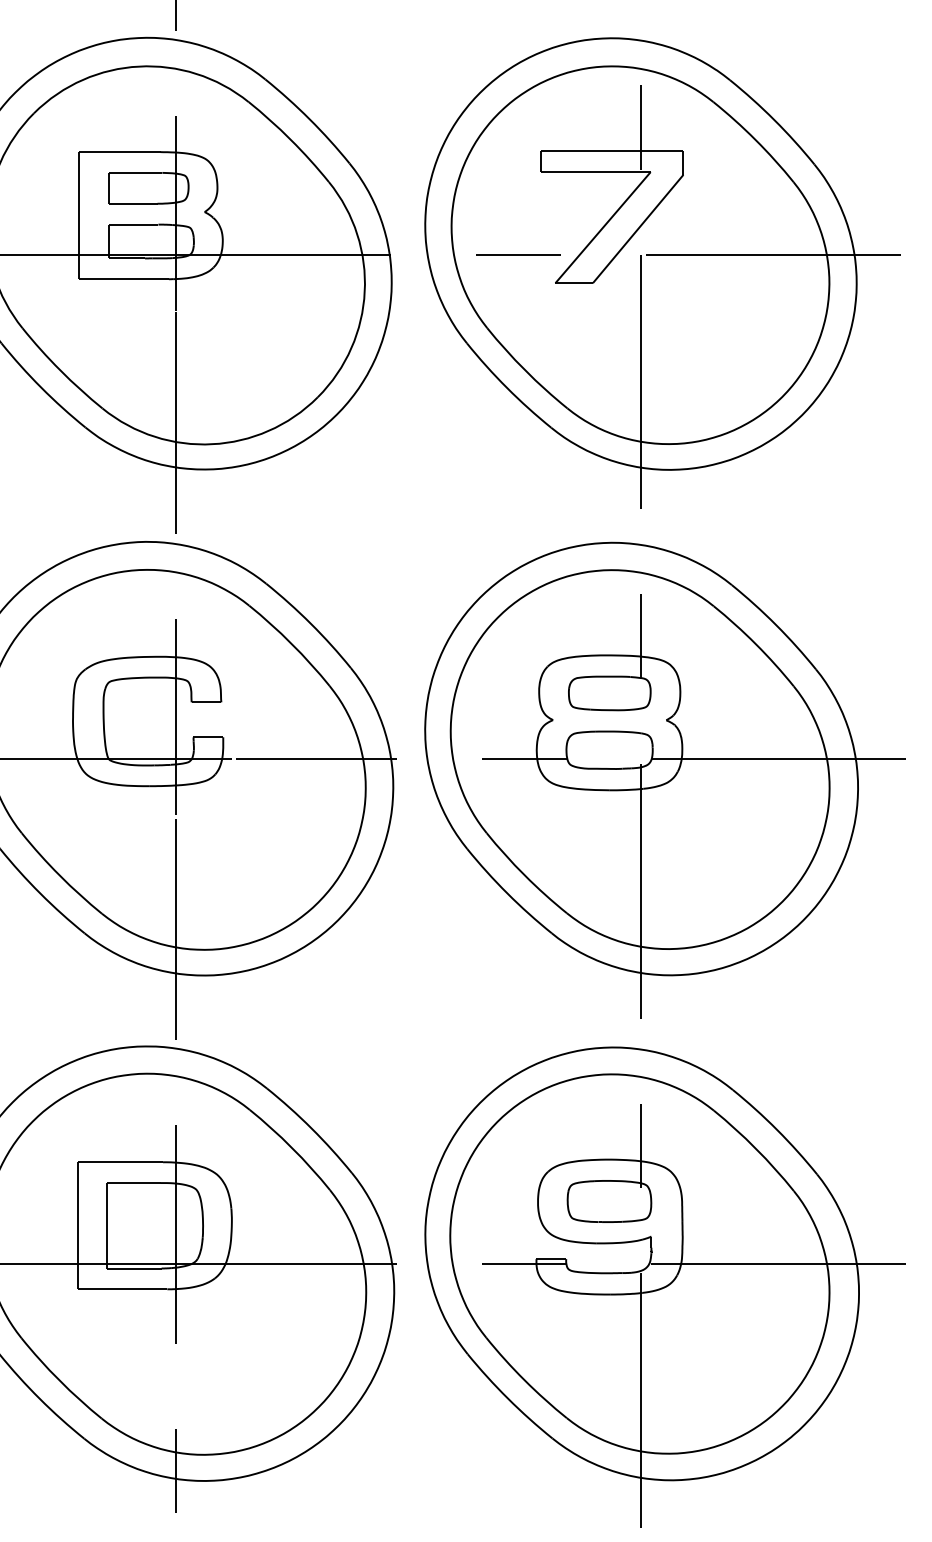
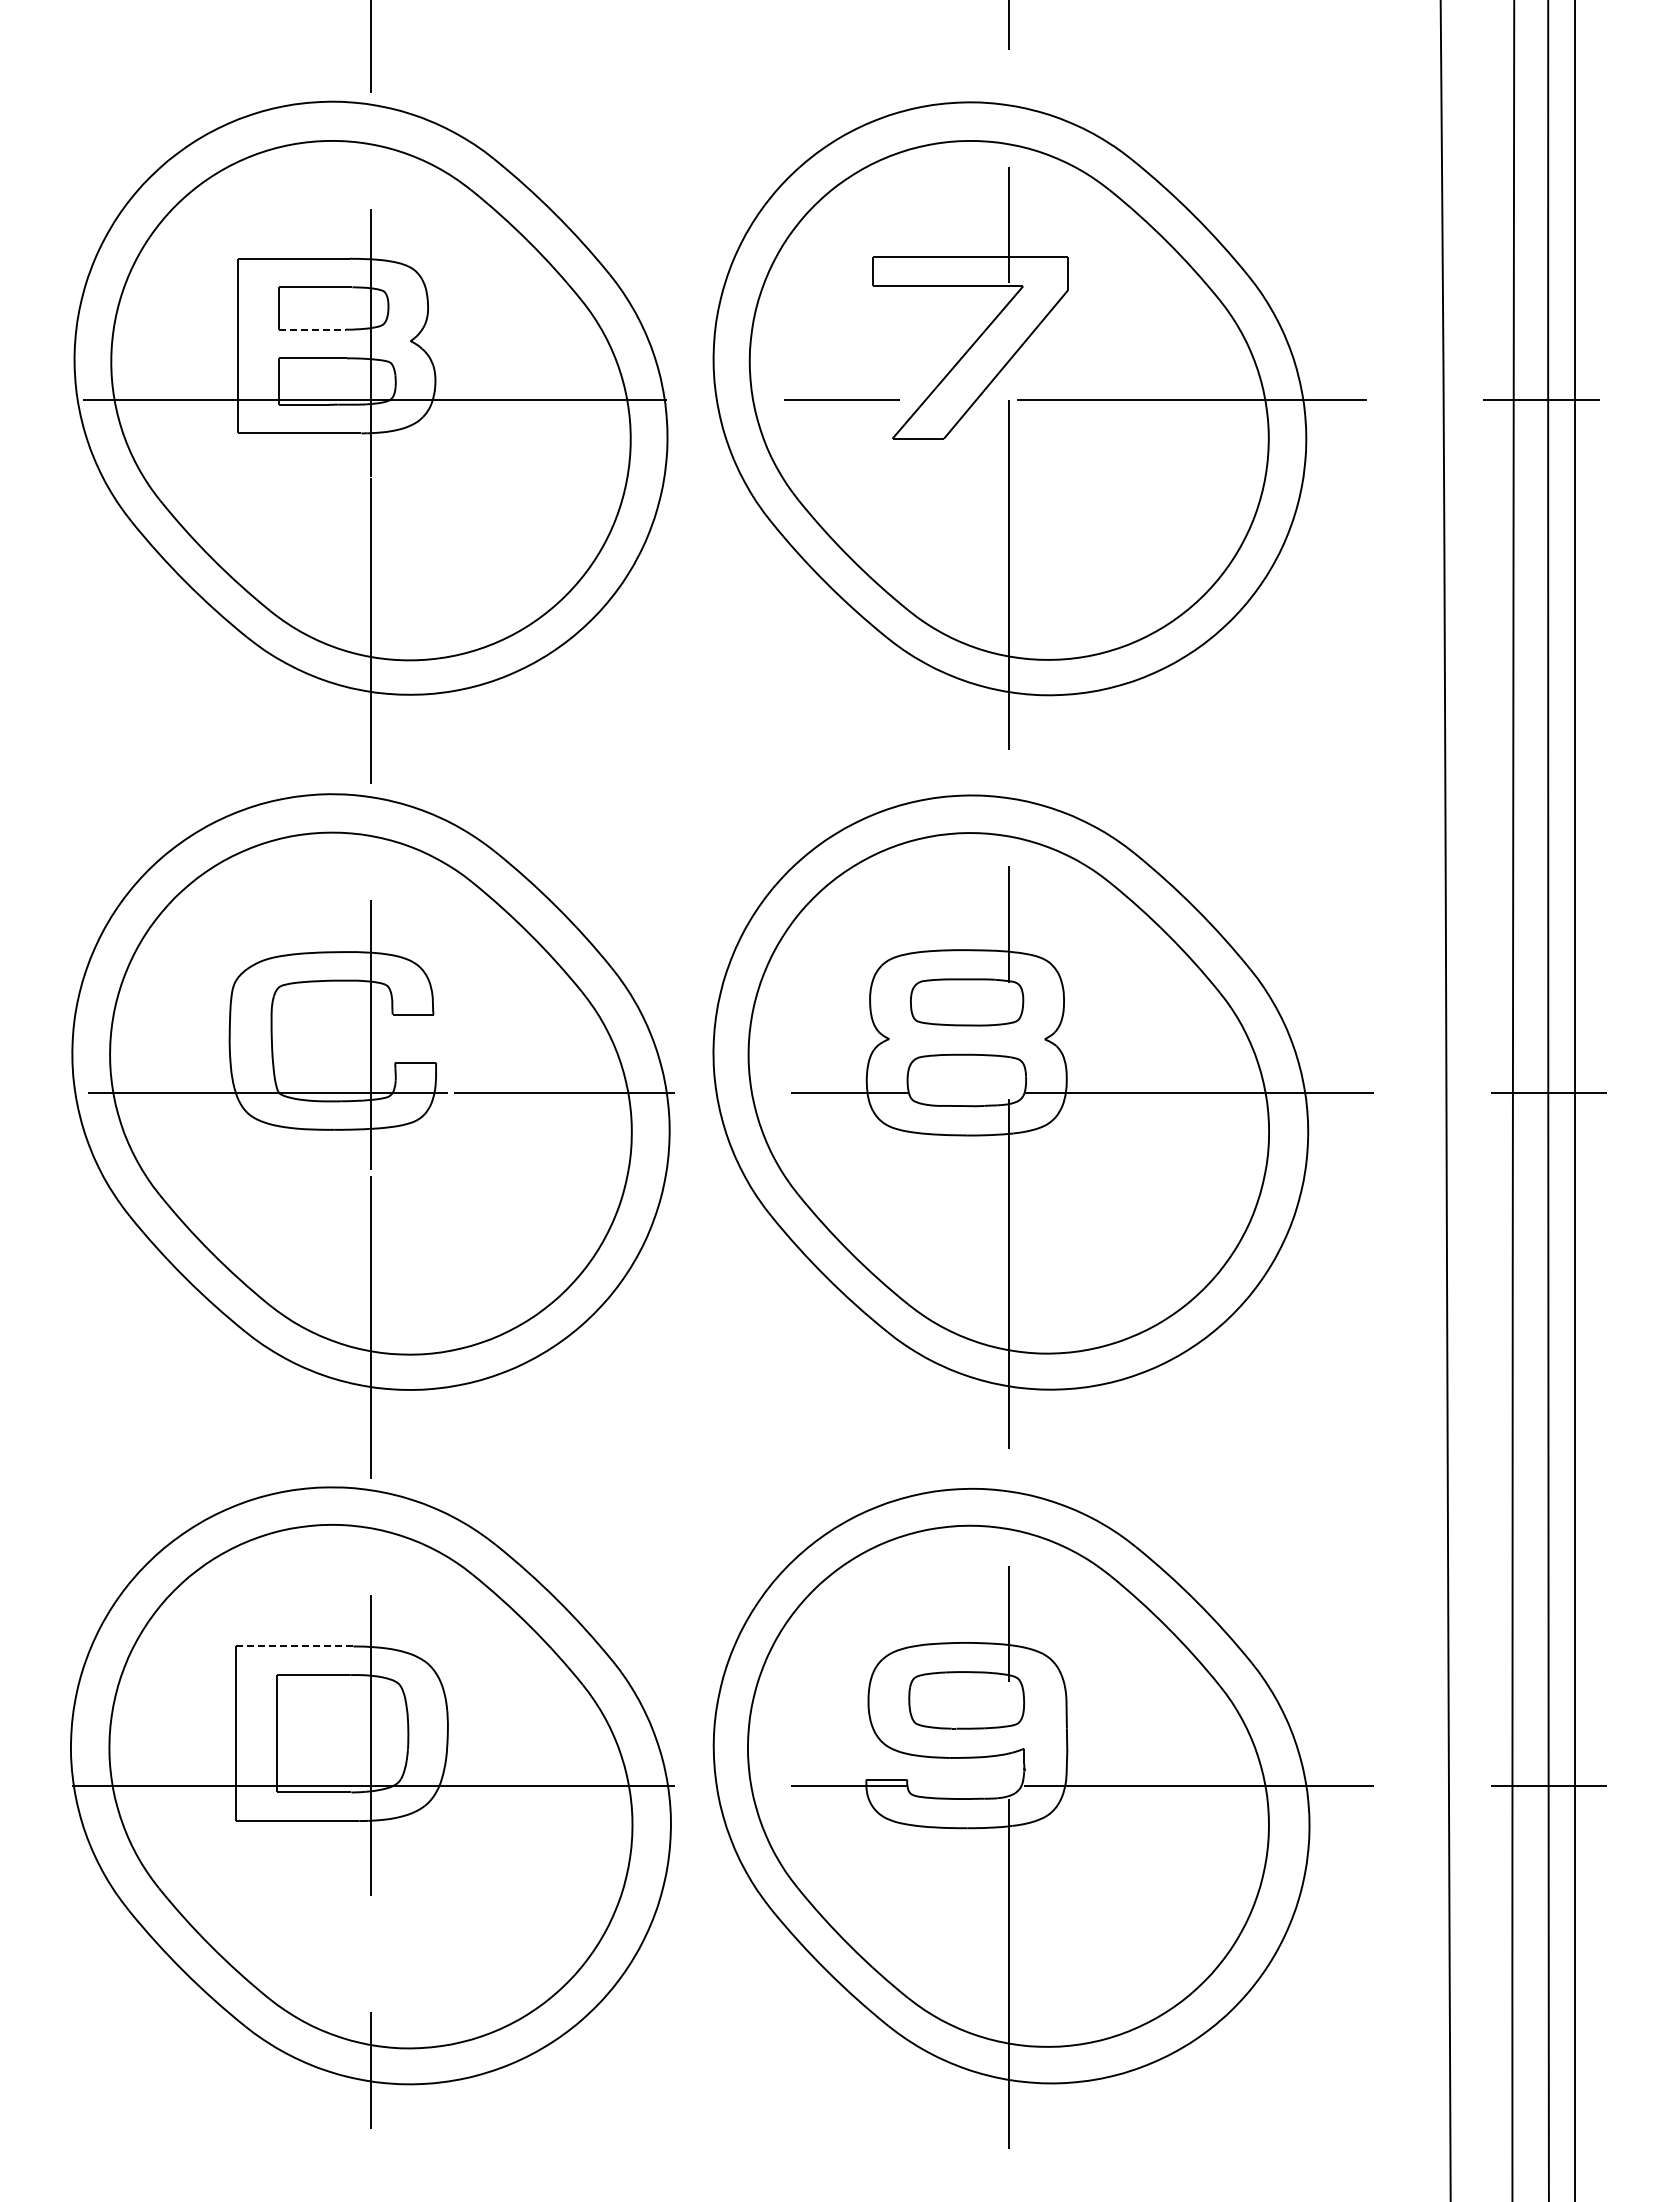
line: (133, 203) -> (312, 329), solid -> dashed
line: (120, 1162) -> (294, 1646), solid -> dashed

